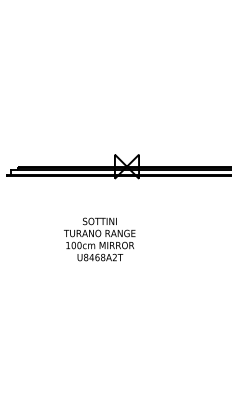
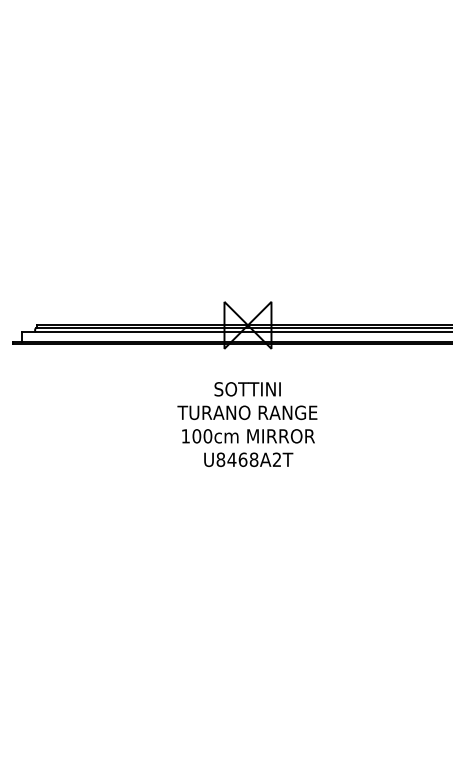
text: (99, 239) -> (247, 424), moved

